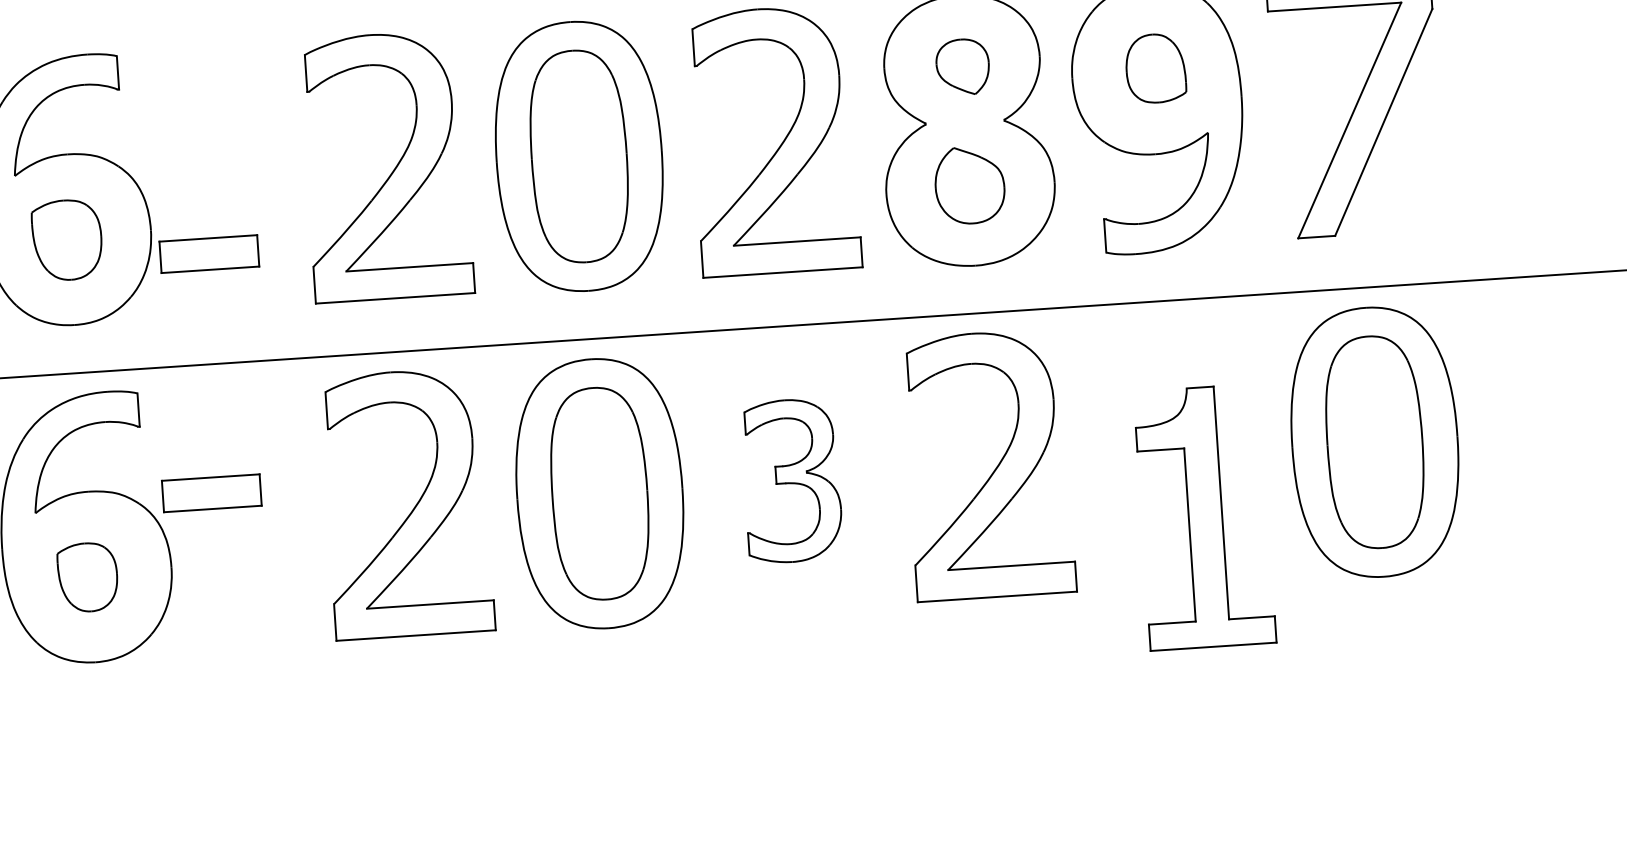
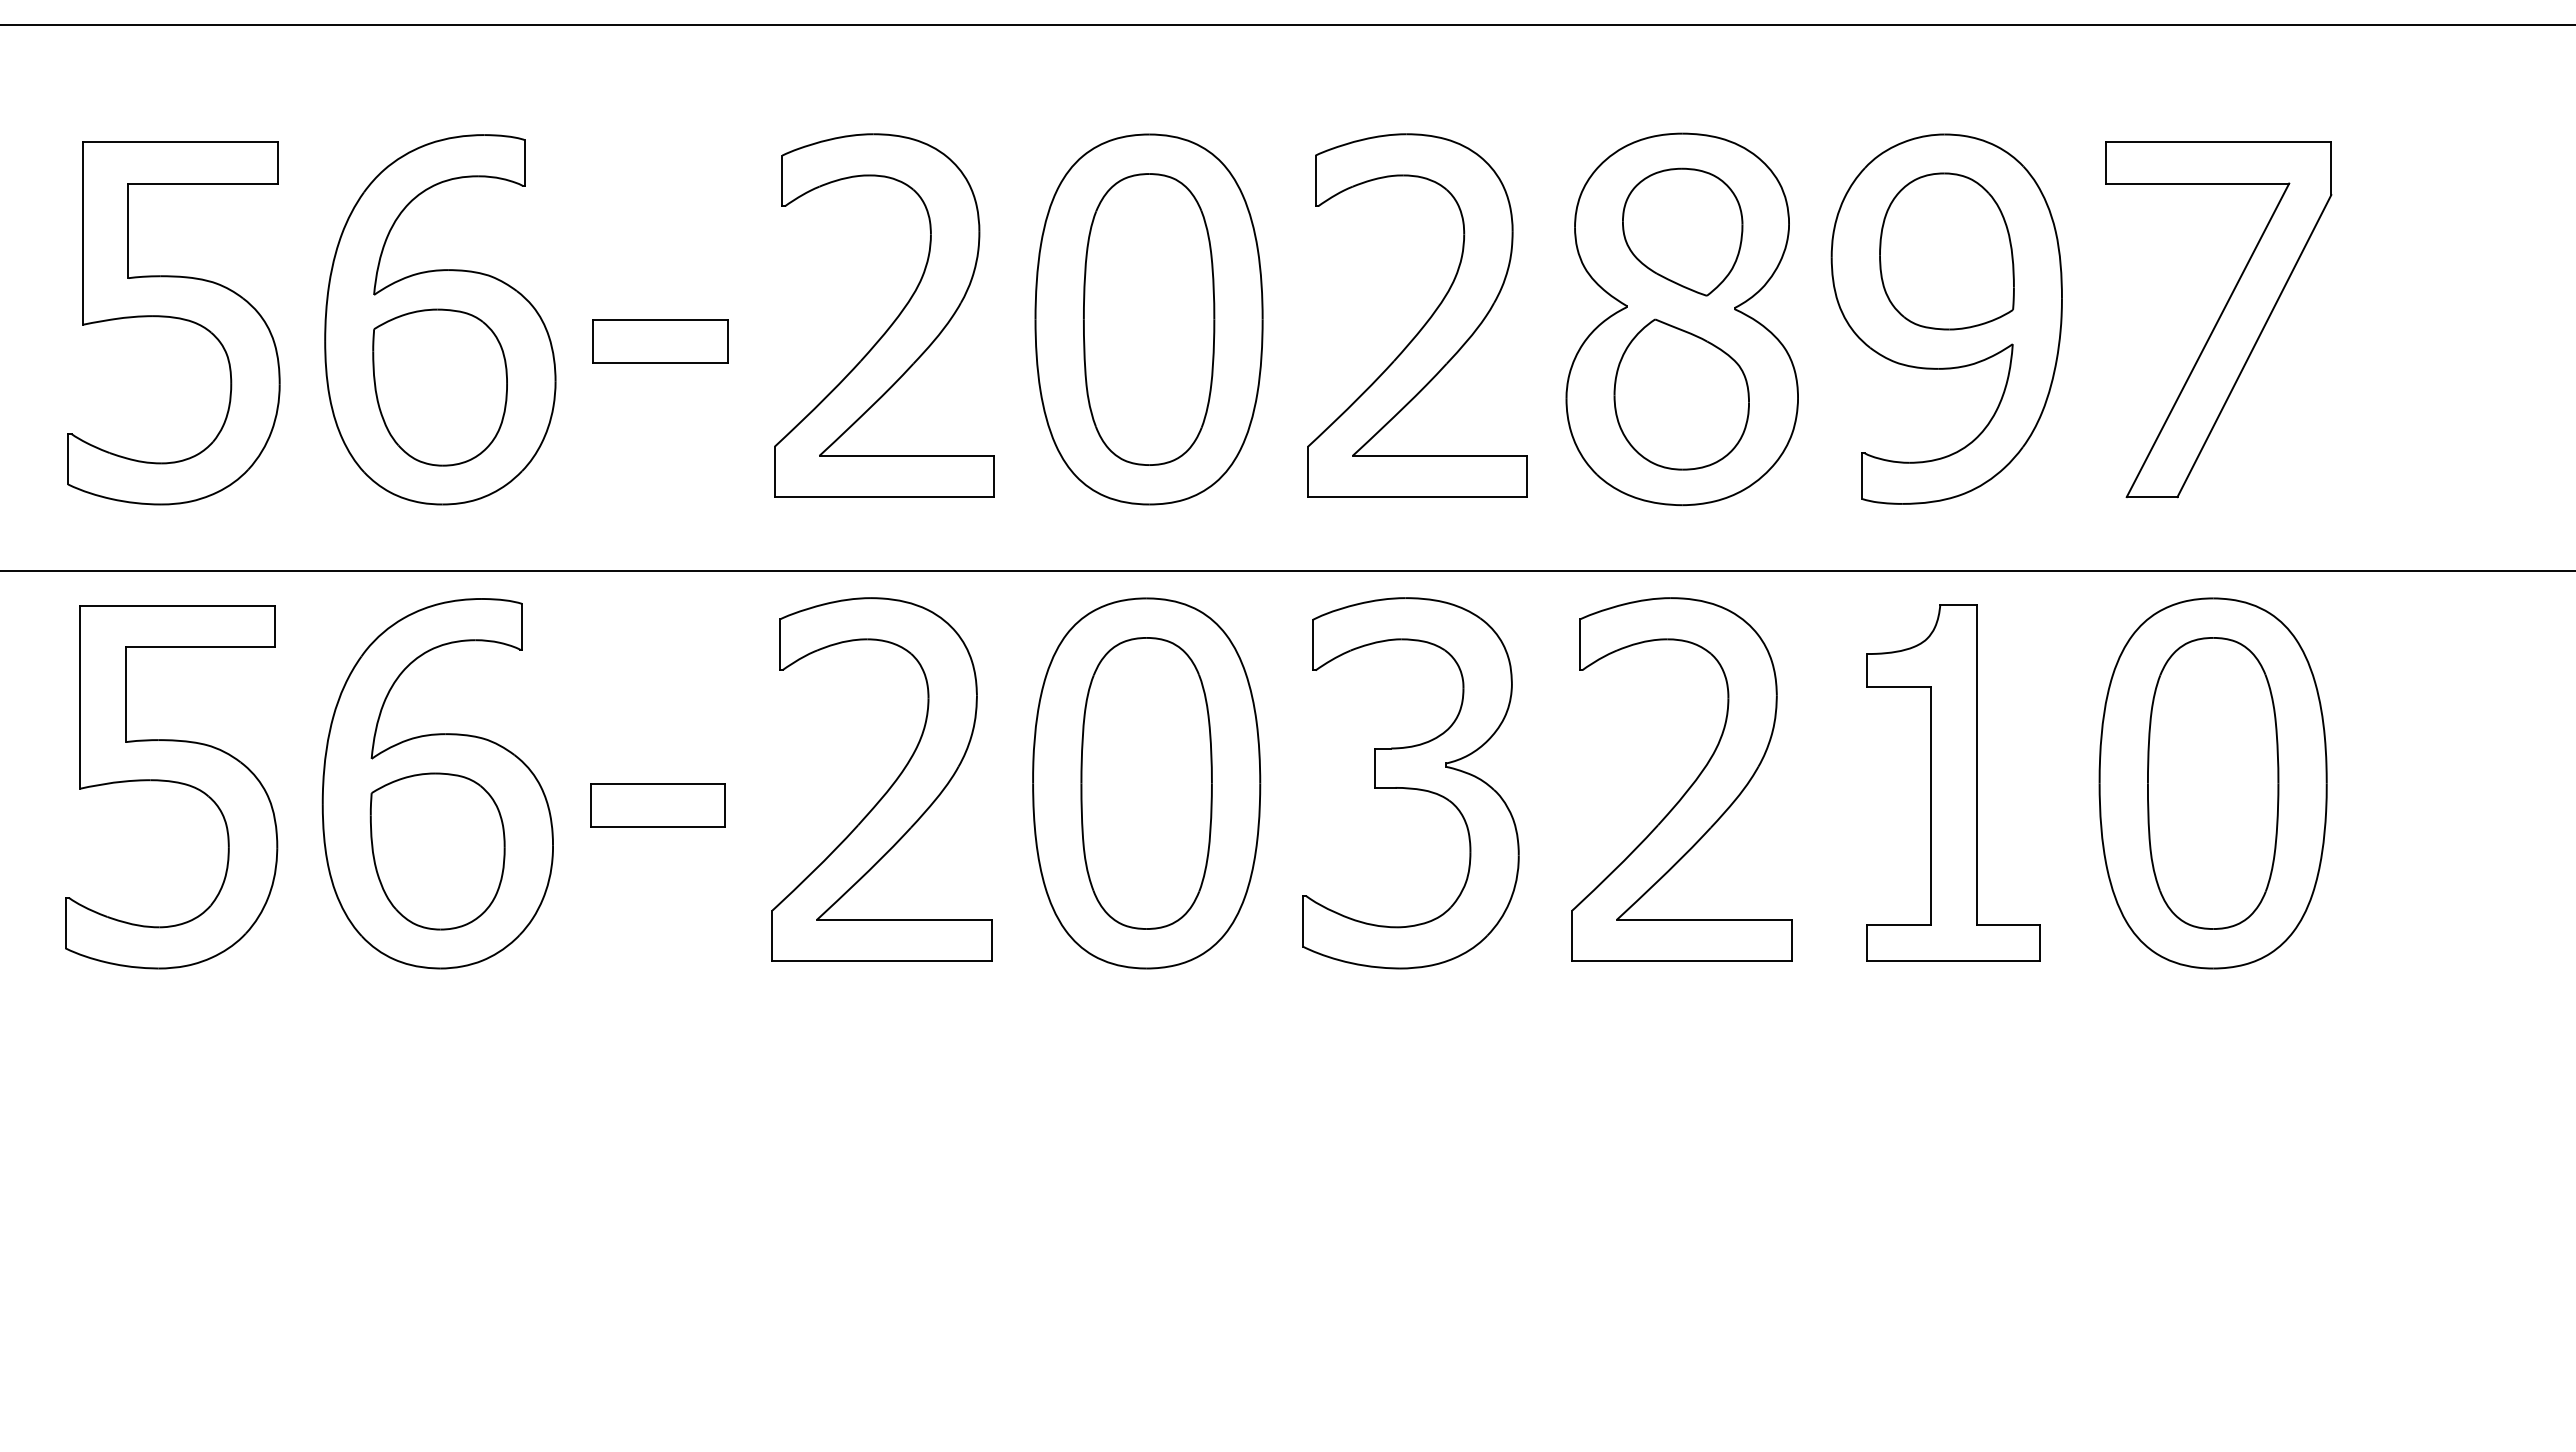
part: (962, 66) -> (1682, 231), size x1.67
part: (1155, 68) -> (1946, 251), size x1.67
part: (969, 185) -> (1681, 394), size x1.43
part: (66, 240) -> (439, 387), size x1.43
part: (209, 254) -> (660, 341), moved
part: (791, 481) -> (1410, 783), size x1.67
part: (211, 493) -> (657, 805), moved
part: (1204, 517) -> (1953, 782), moved
part: (87, 577) -> (437, 851), size x1.67

